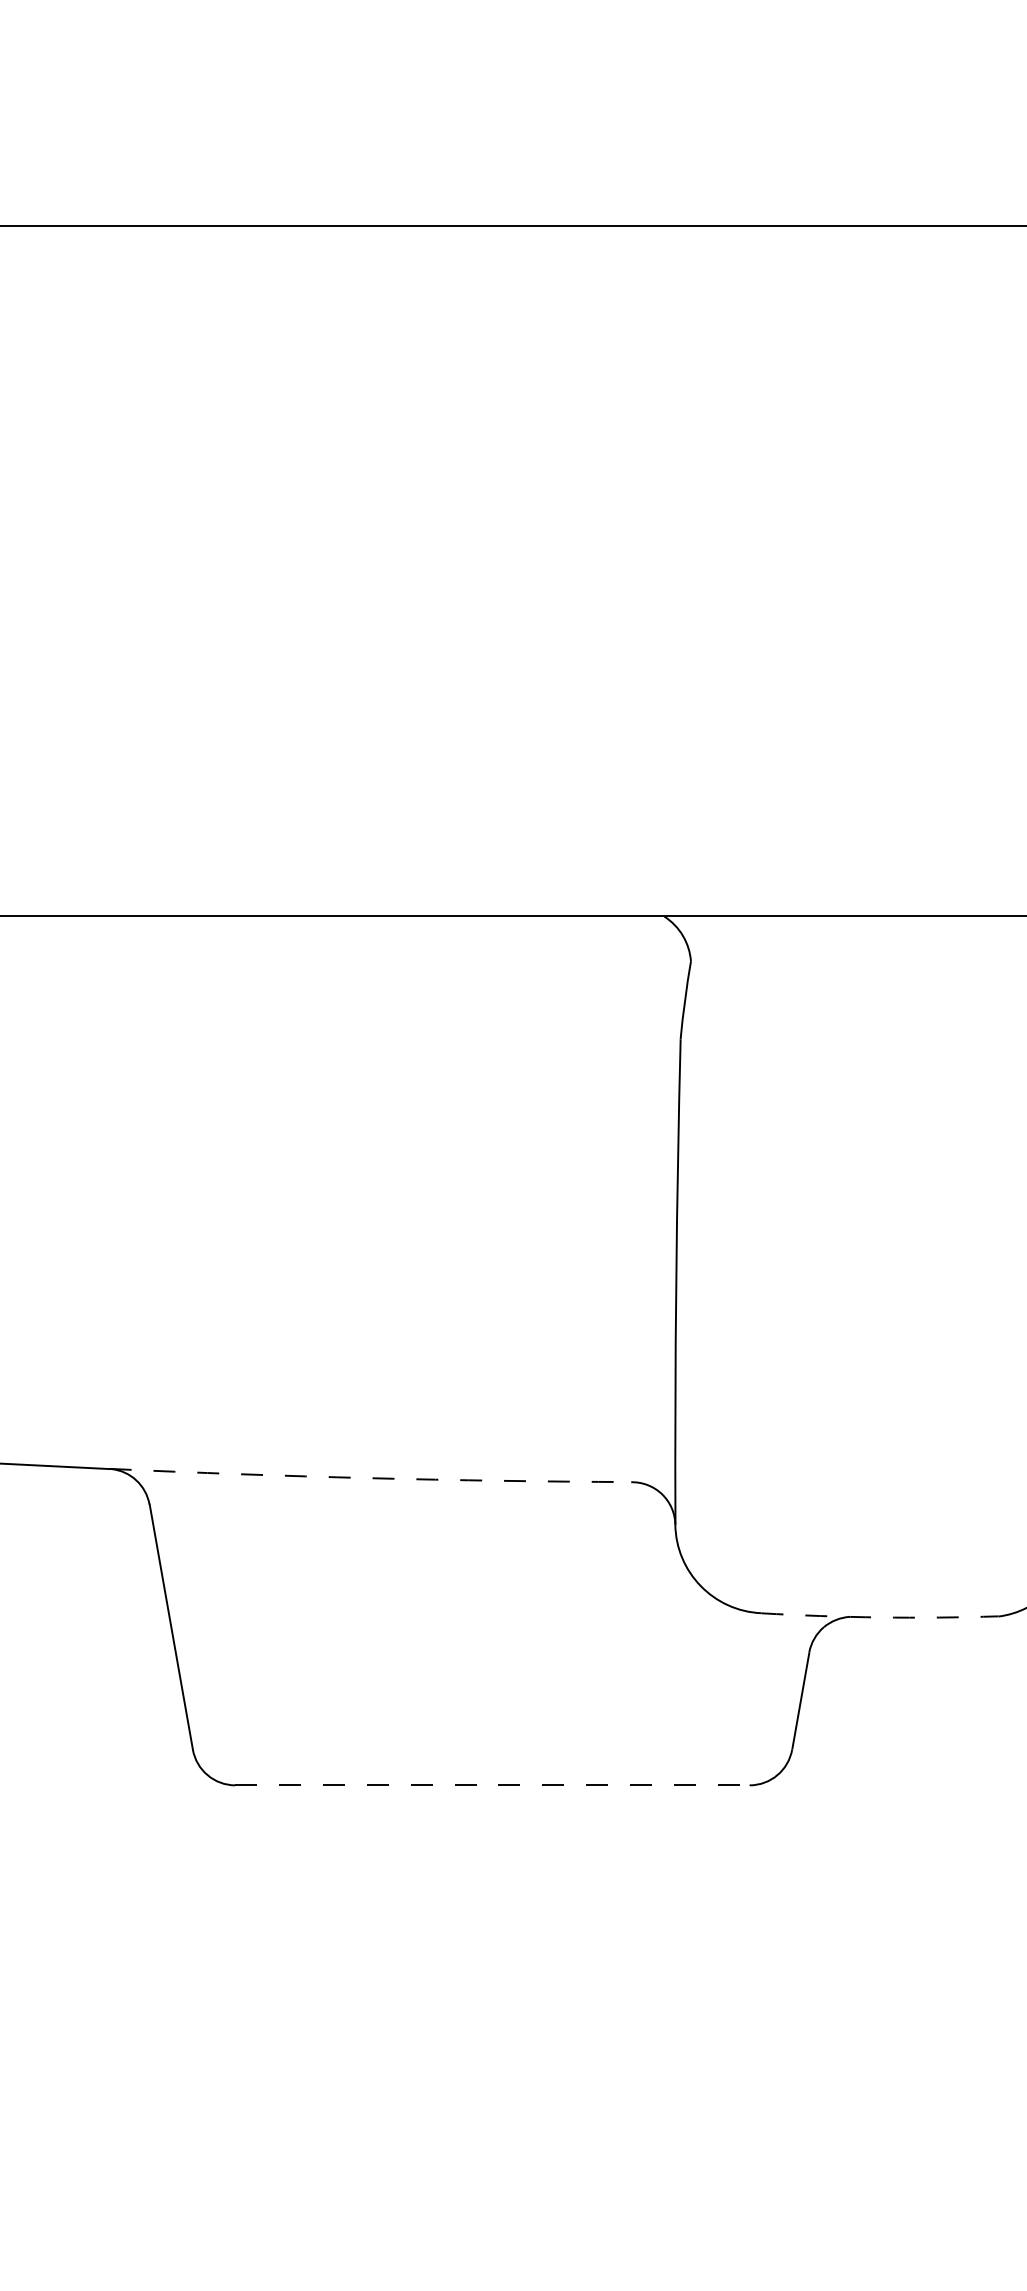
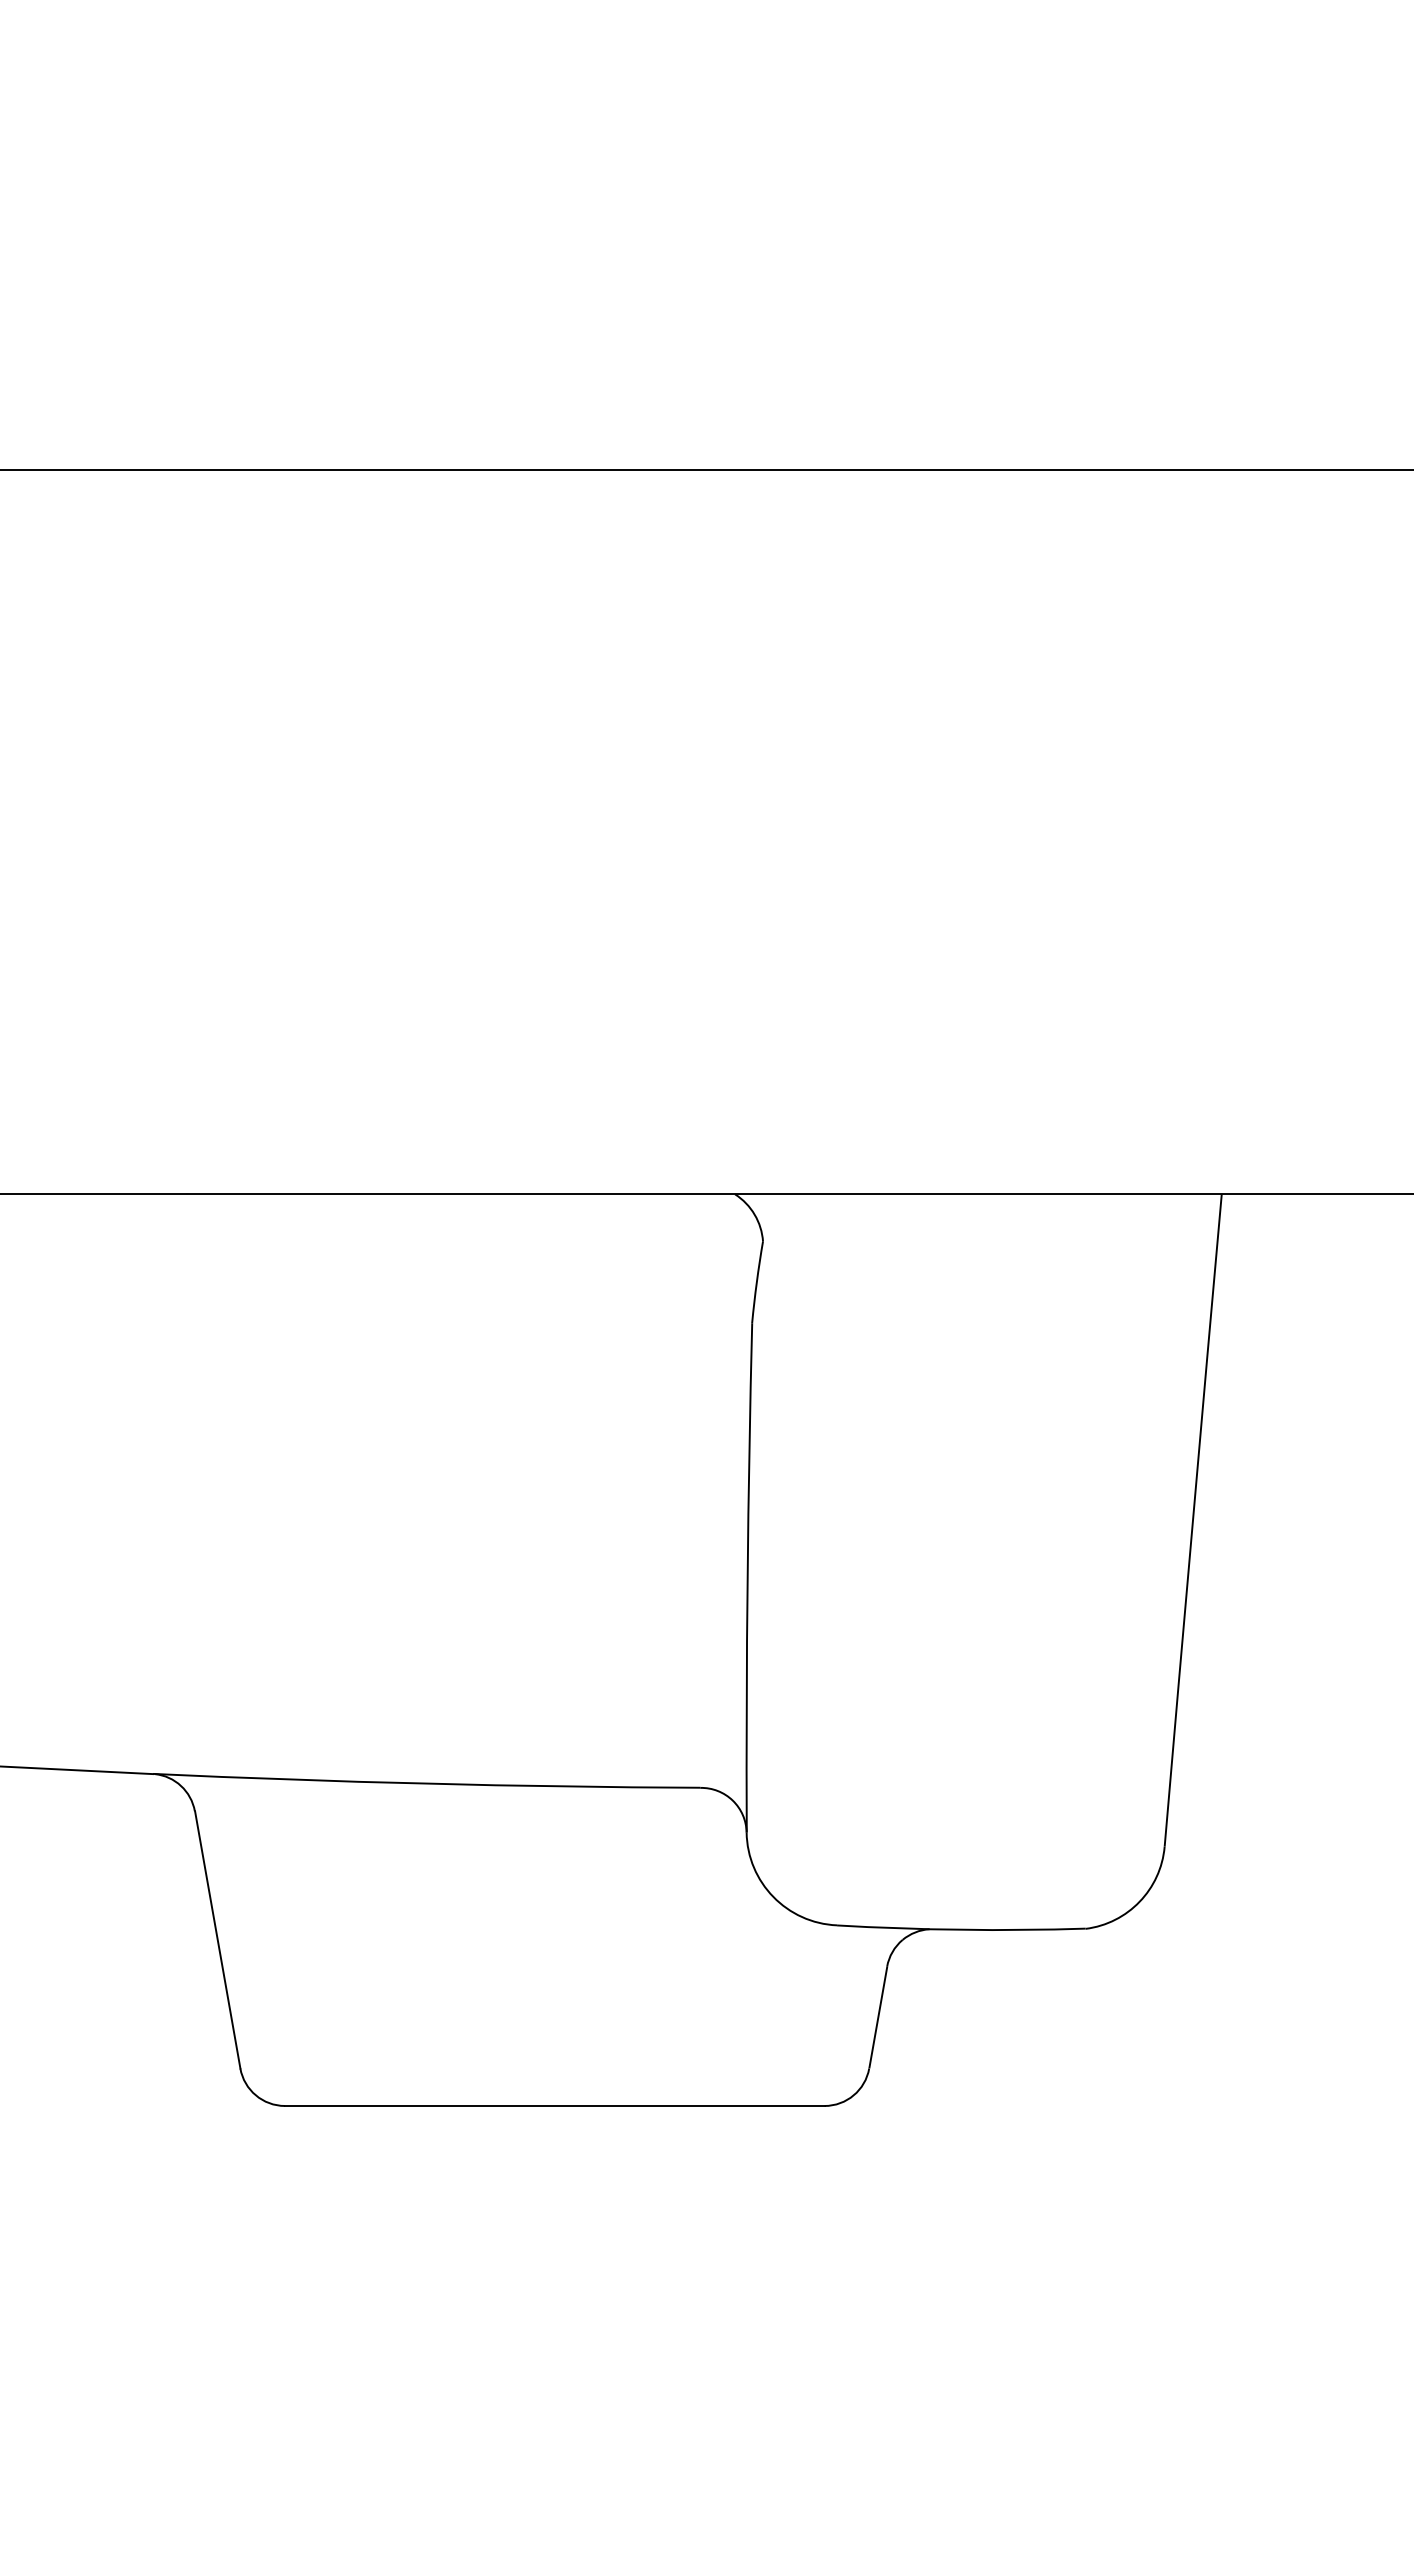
arc: (370, 1478) -> (426, 1783), dashed -> solid
arc: (880, 1617) -> (961, 1929), dashed -> solid
line: (492, 1784) -> (554, 2105), dashed -> solid

